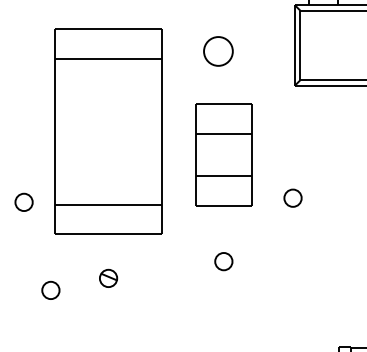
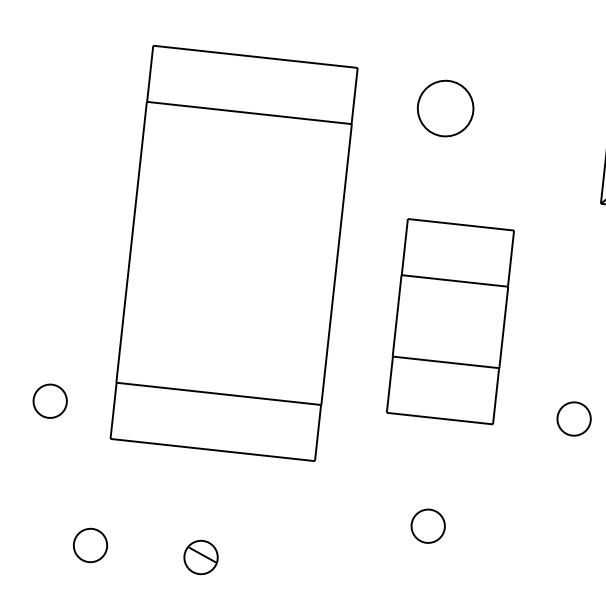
part: (218, 51) -> (445, 108), moved
part: (23, 201) -> (49, 399), moved
part: (108, 277) -> (201, 555), moved

